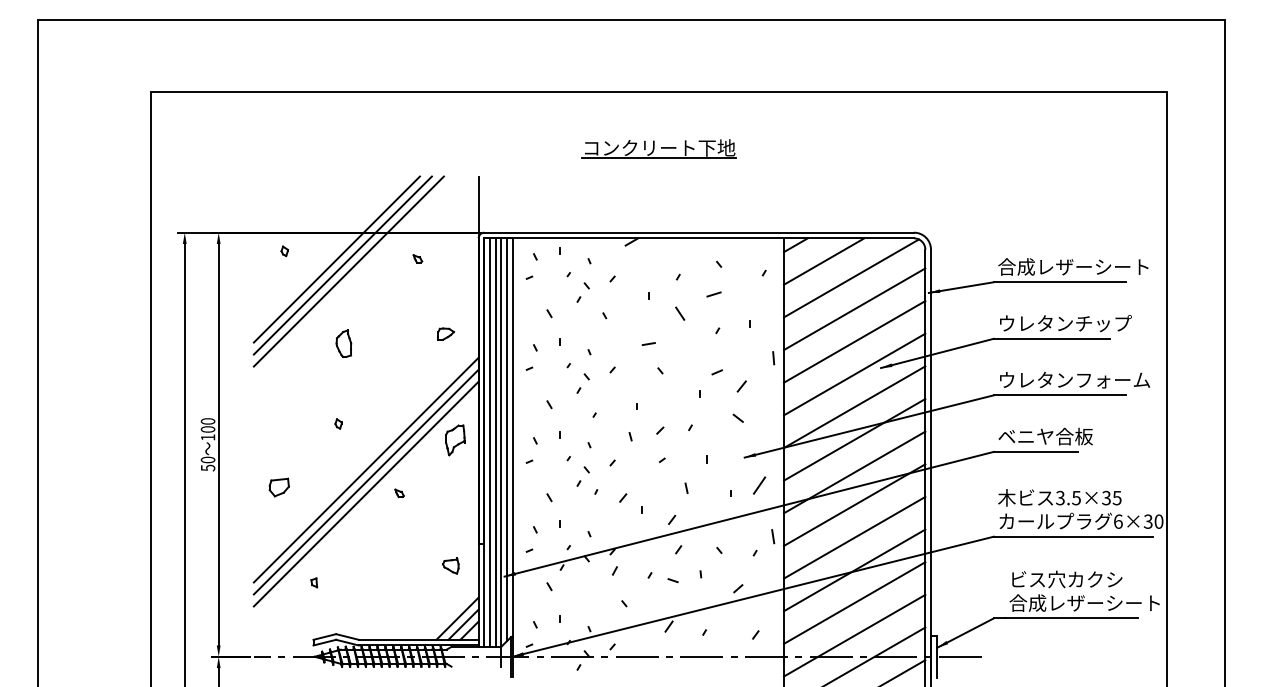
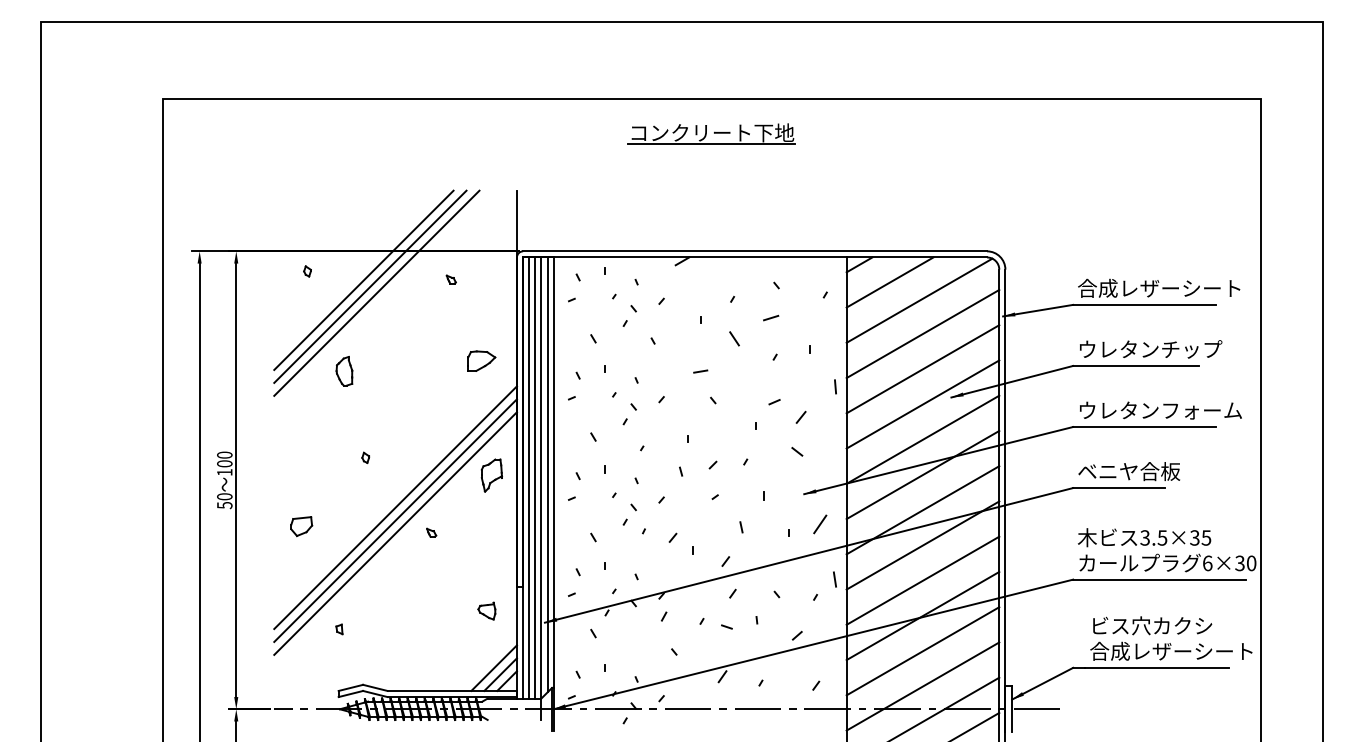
part: (658, 148) -> (711, 133), moved
part: (445, 333) -> (481, 360), size x1.6
part: (343, 343) -> (344, 371), moved

